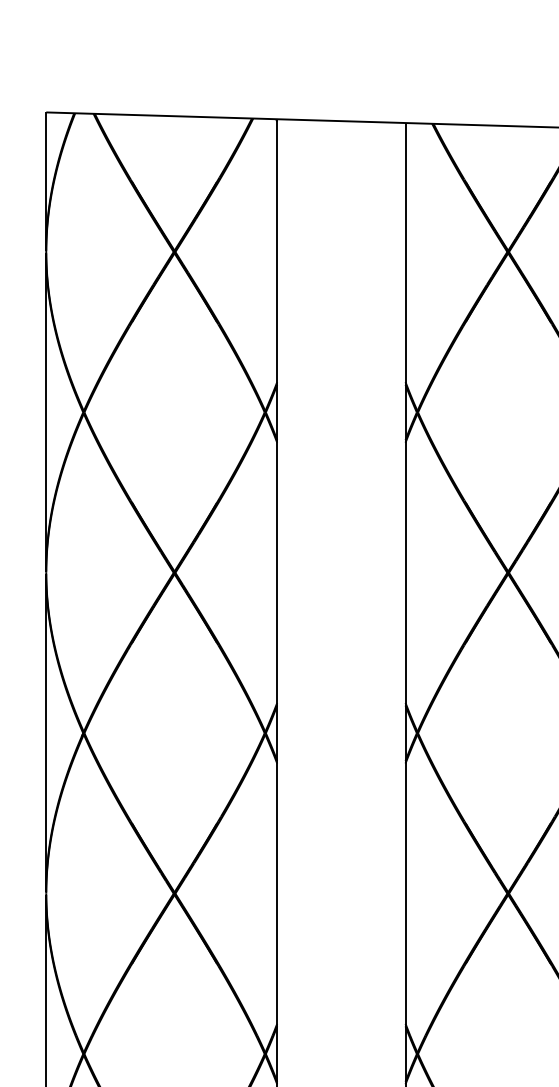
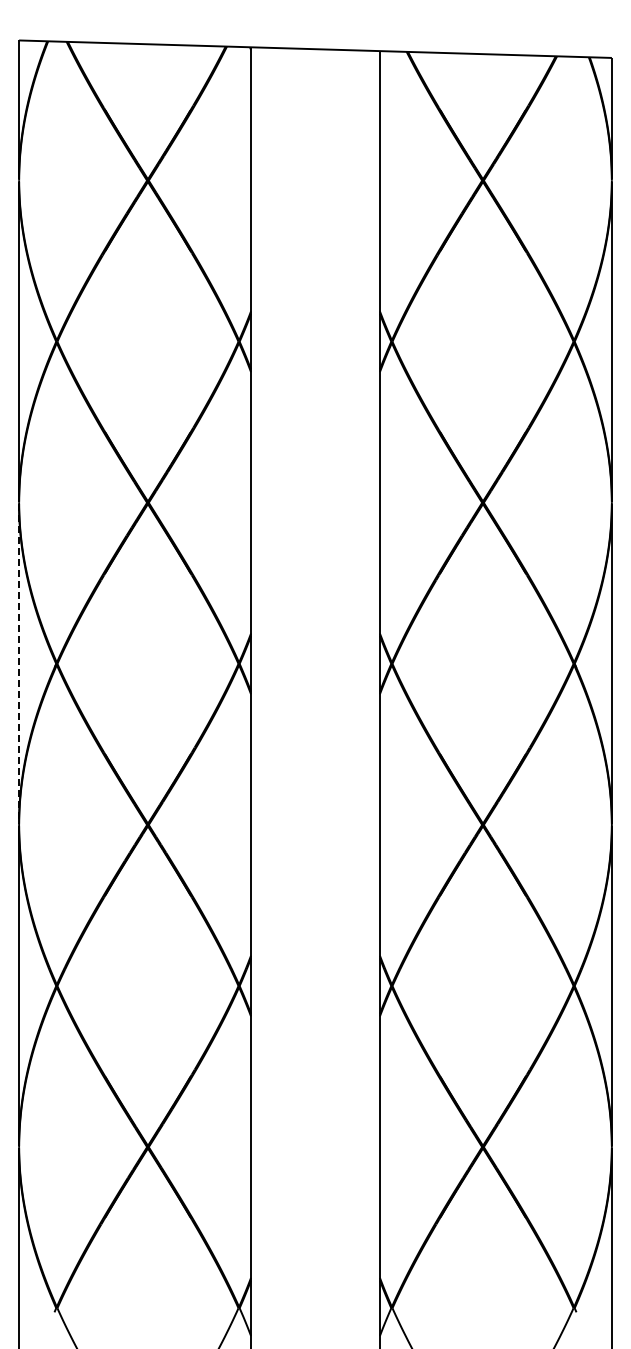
line: (46, 732) -> (19, 663), solid -> dashed

